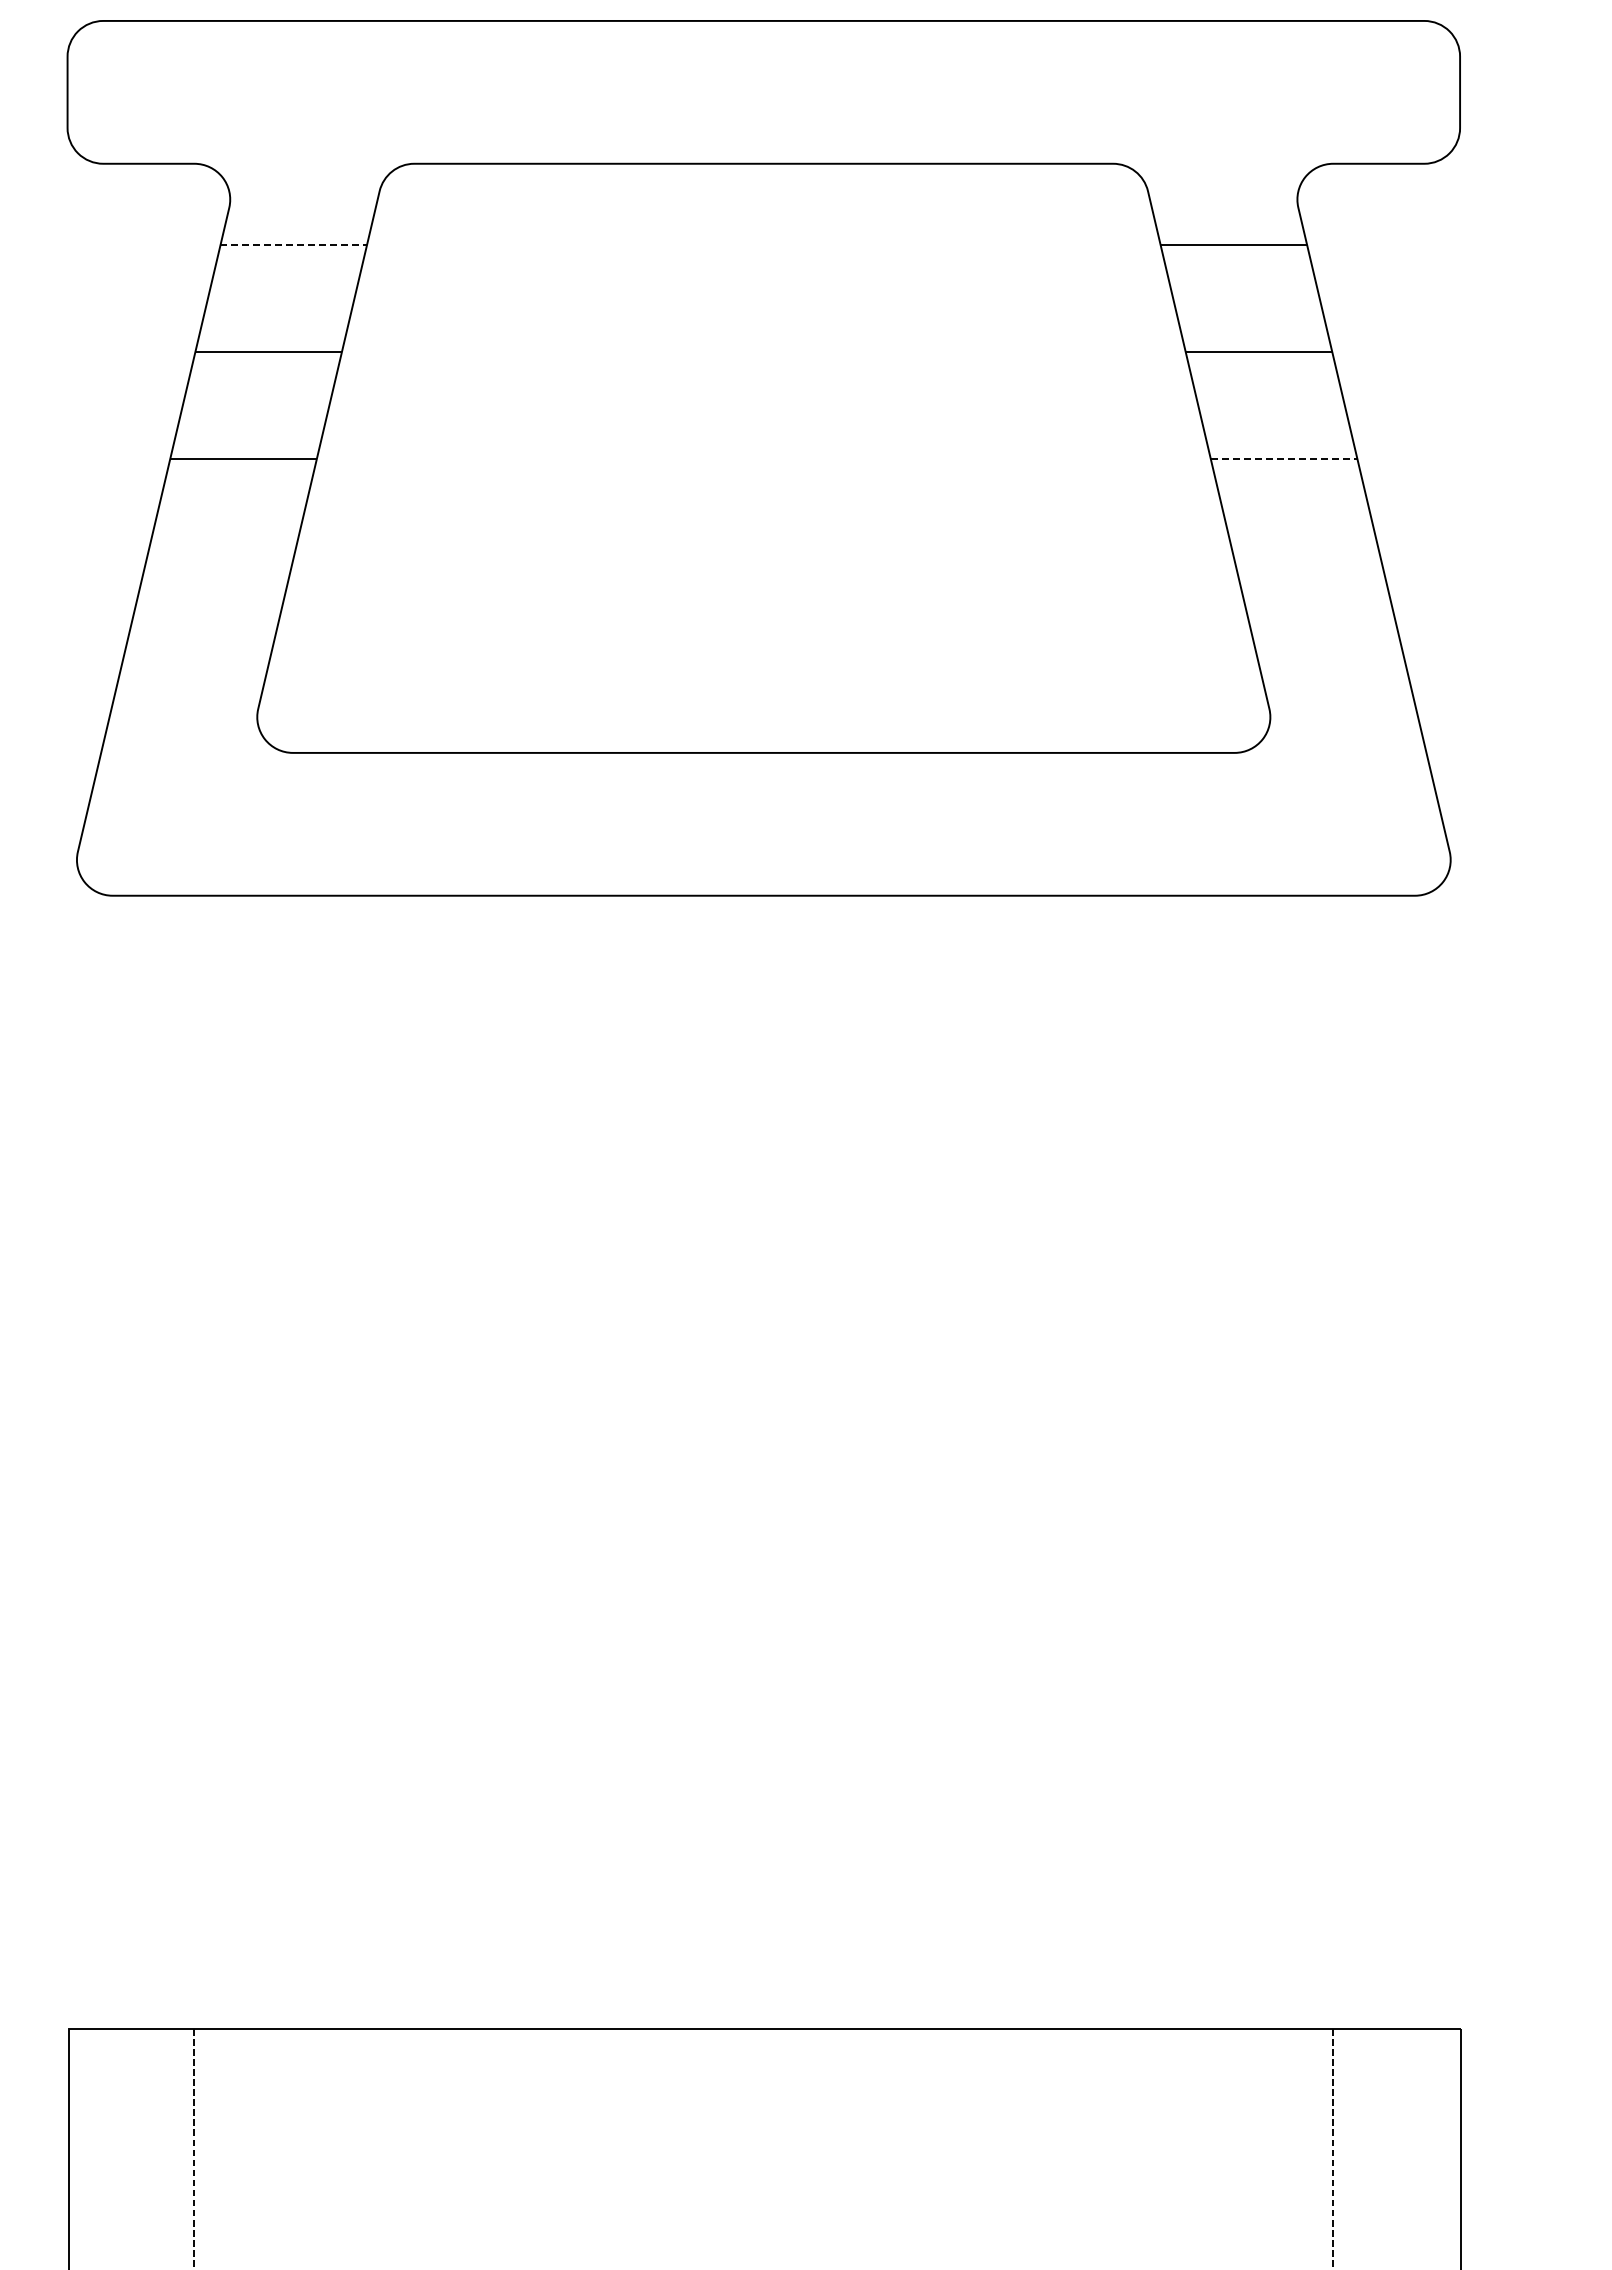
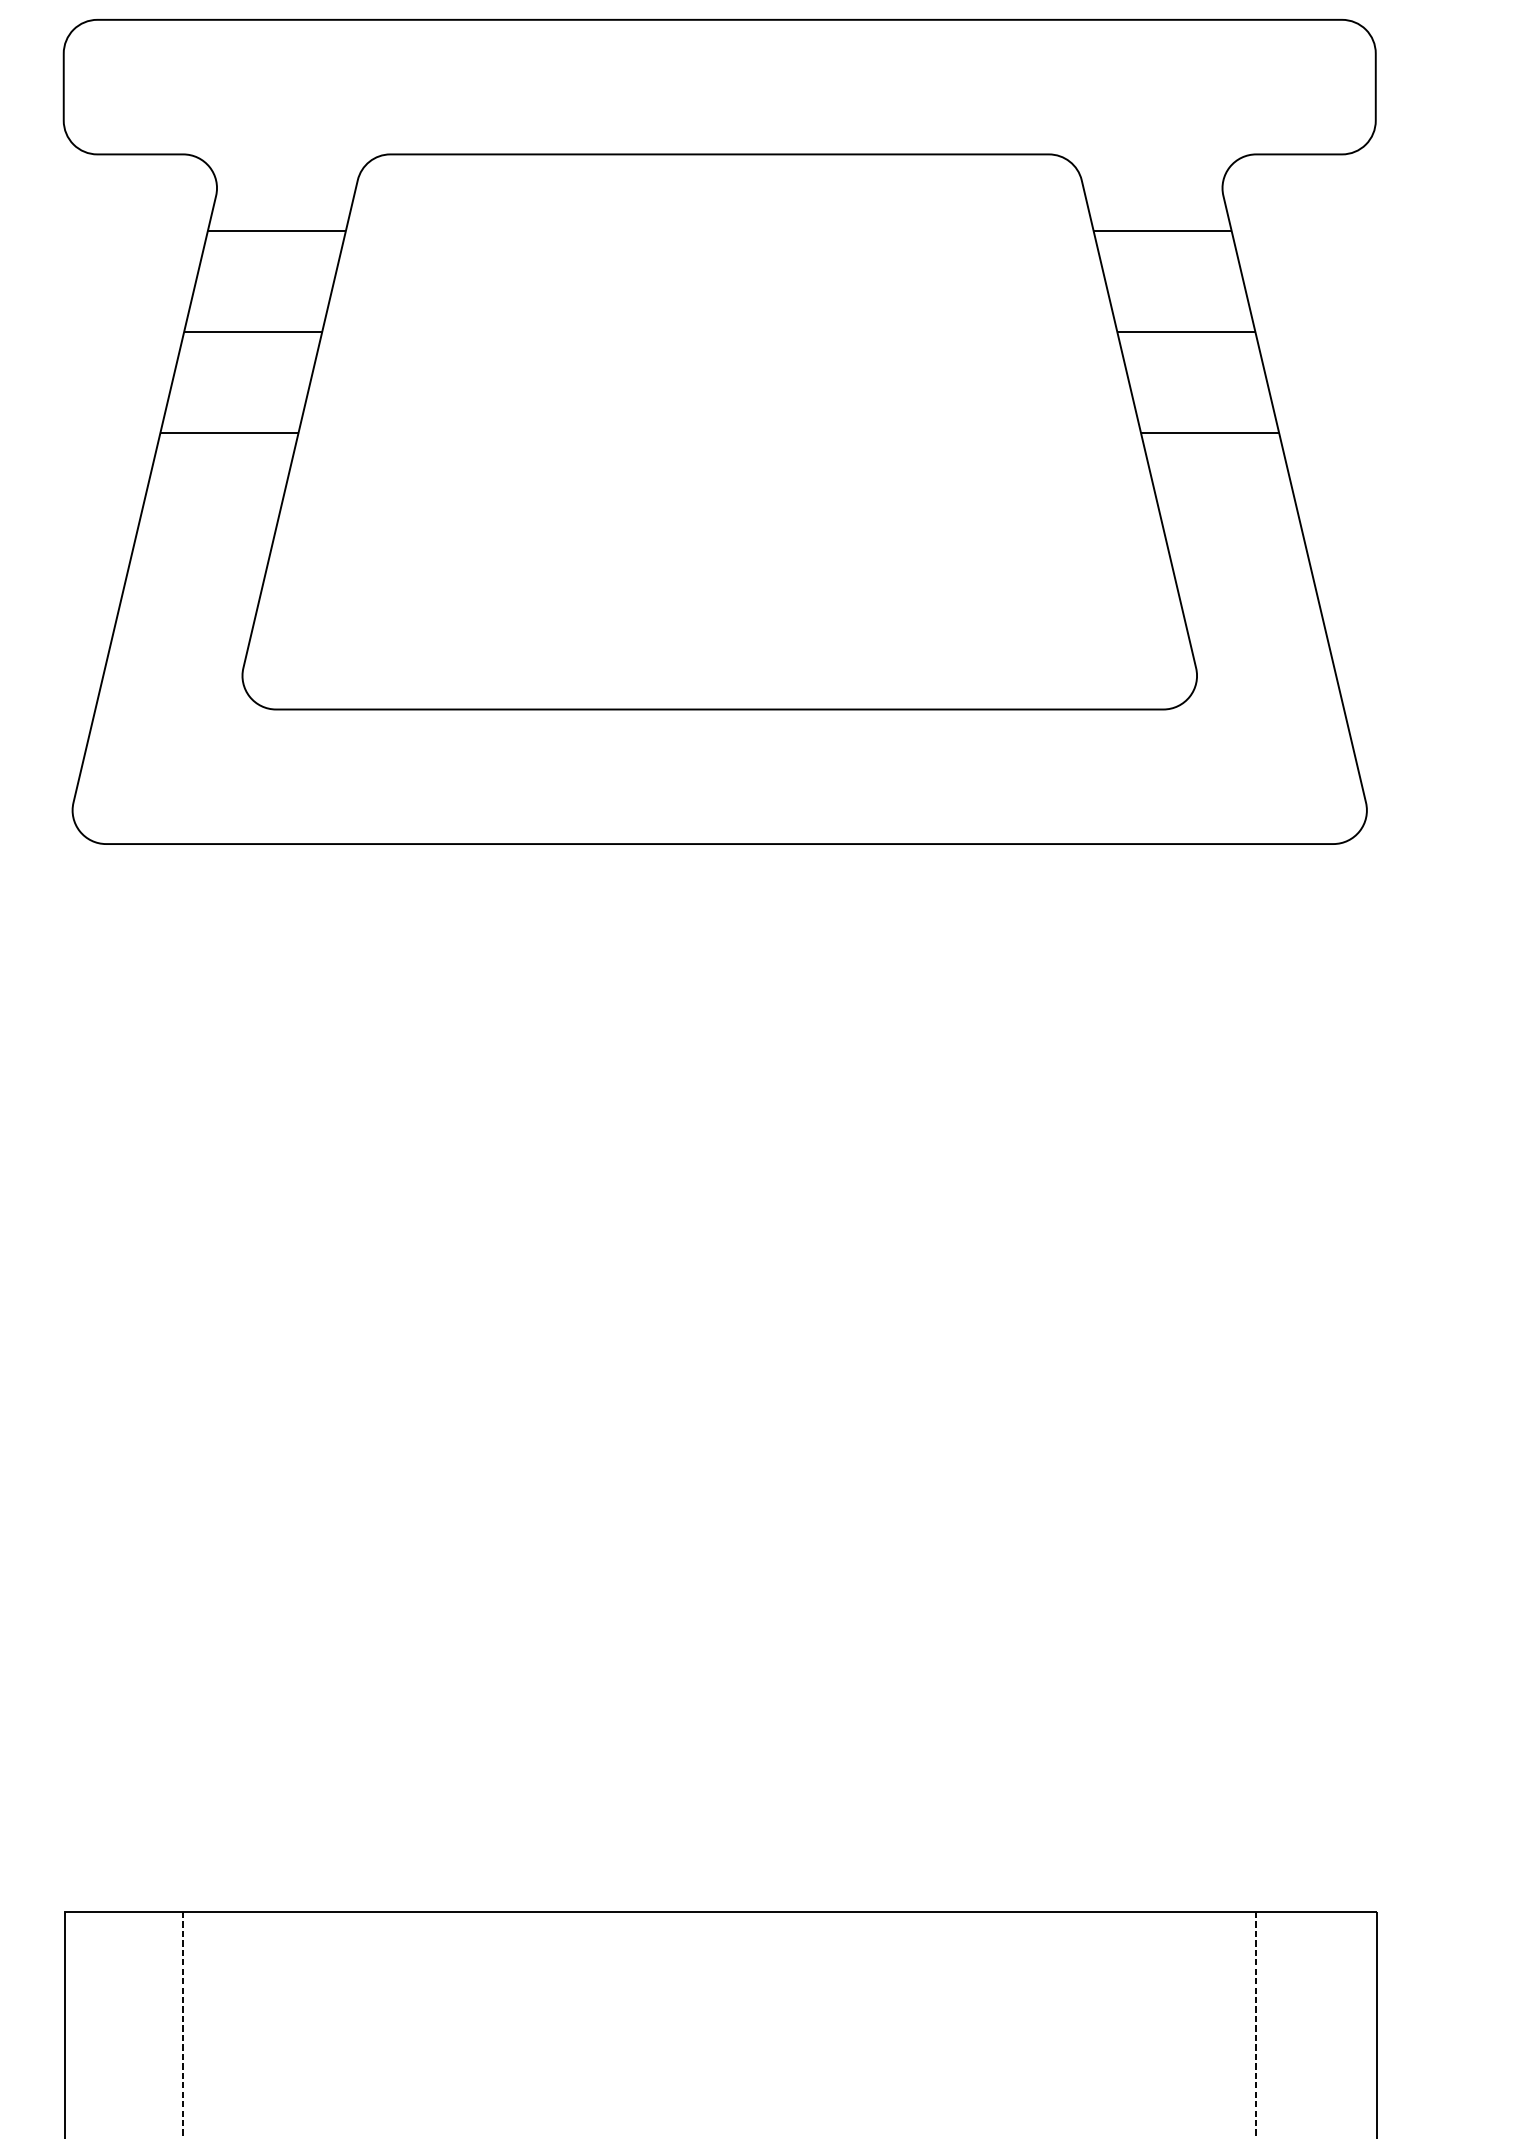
line: (294, 244) -> (277, 230), dashed -> solid
line: (1284, 459) -> (1210, 433), dashed -> solid

